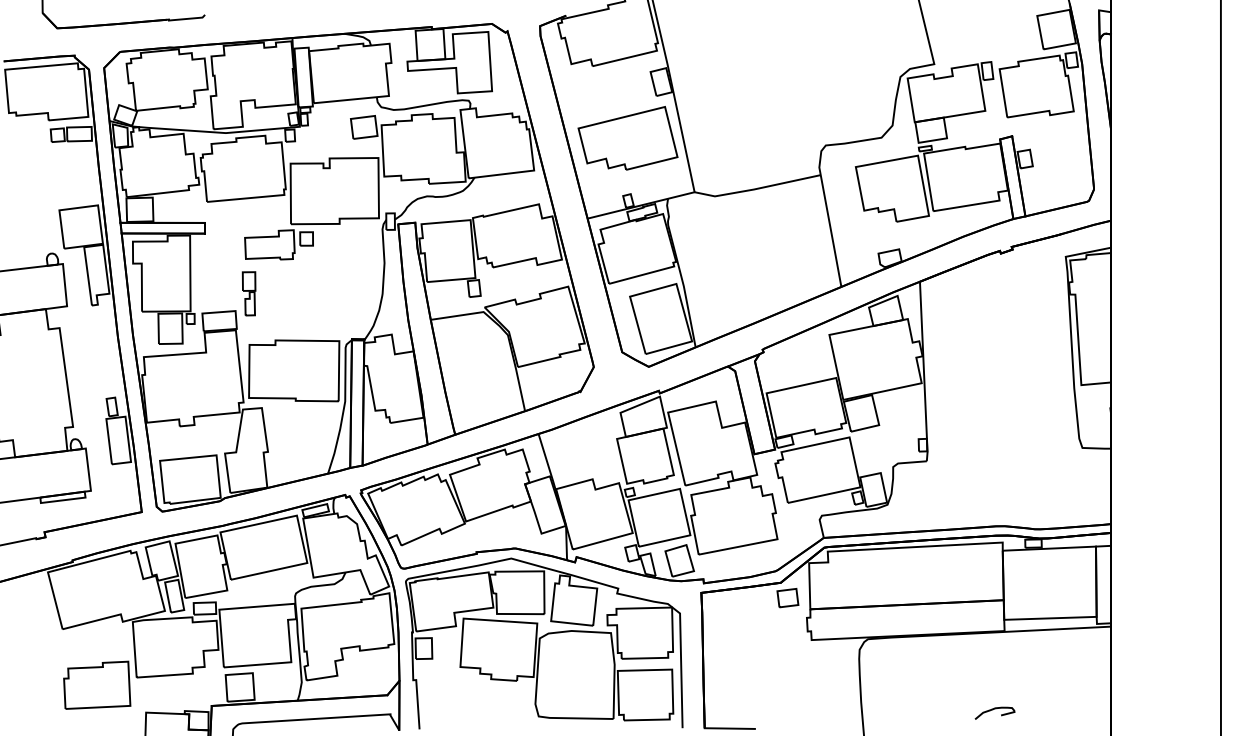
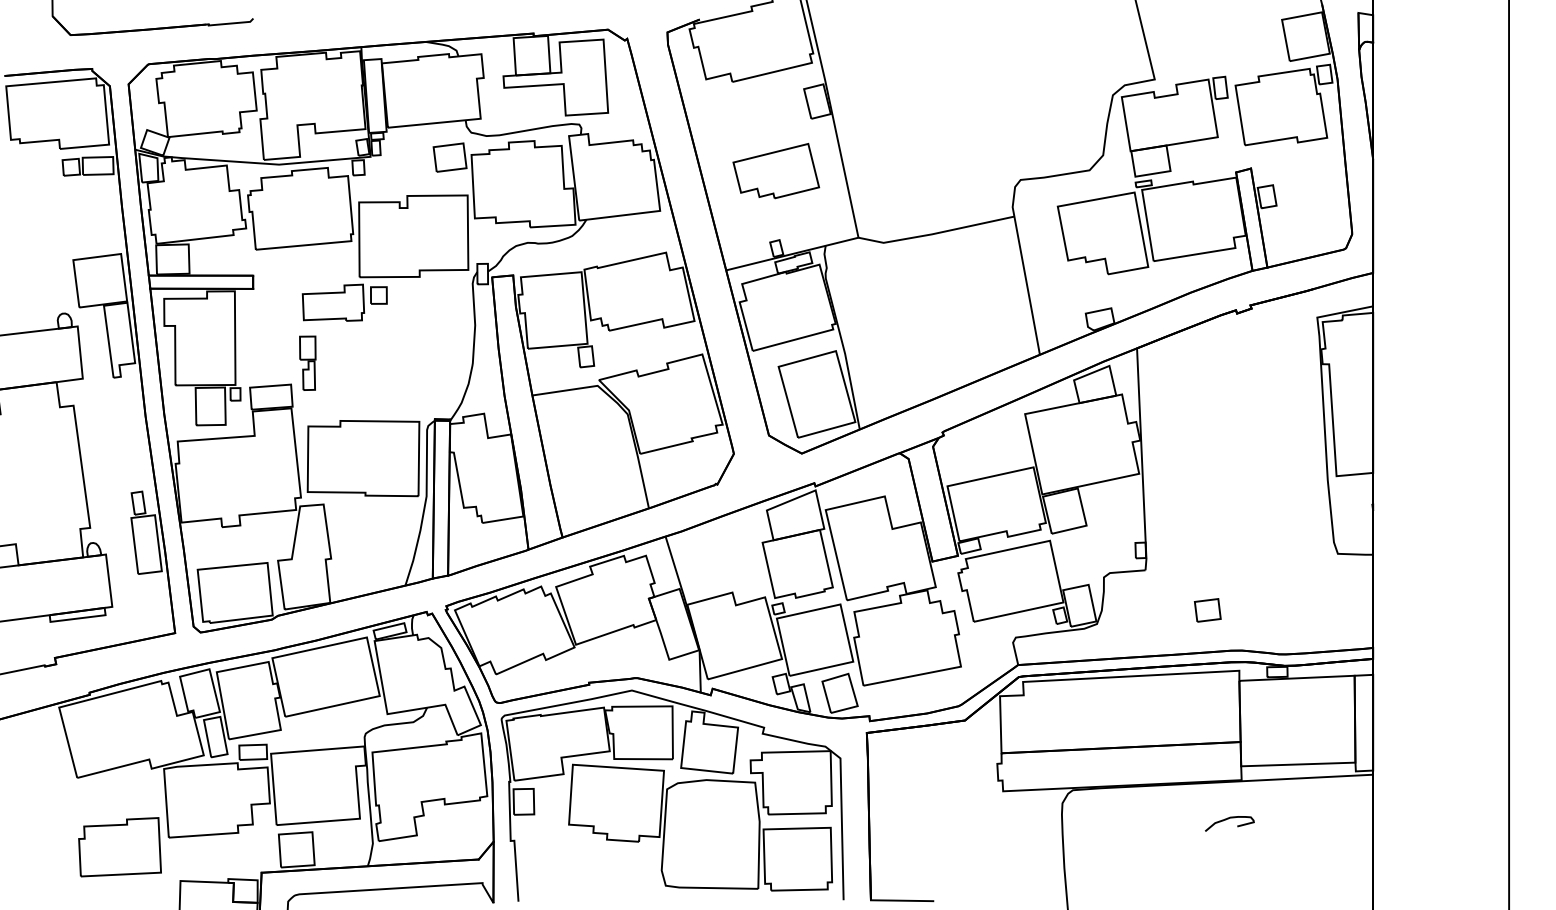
part: (628, 137) -> (776, 170), size x0.7
part: (787, 598) -> (1207, 610), moved
curve: (993, 709) -> (1228, 819), moved

